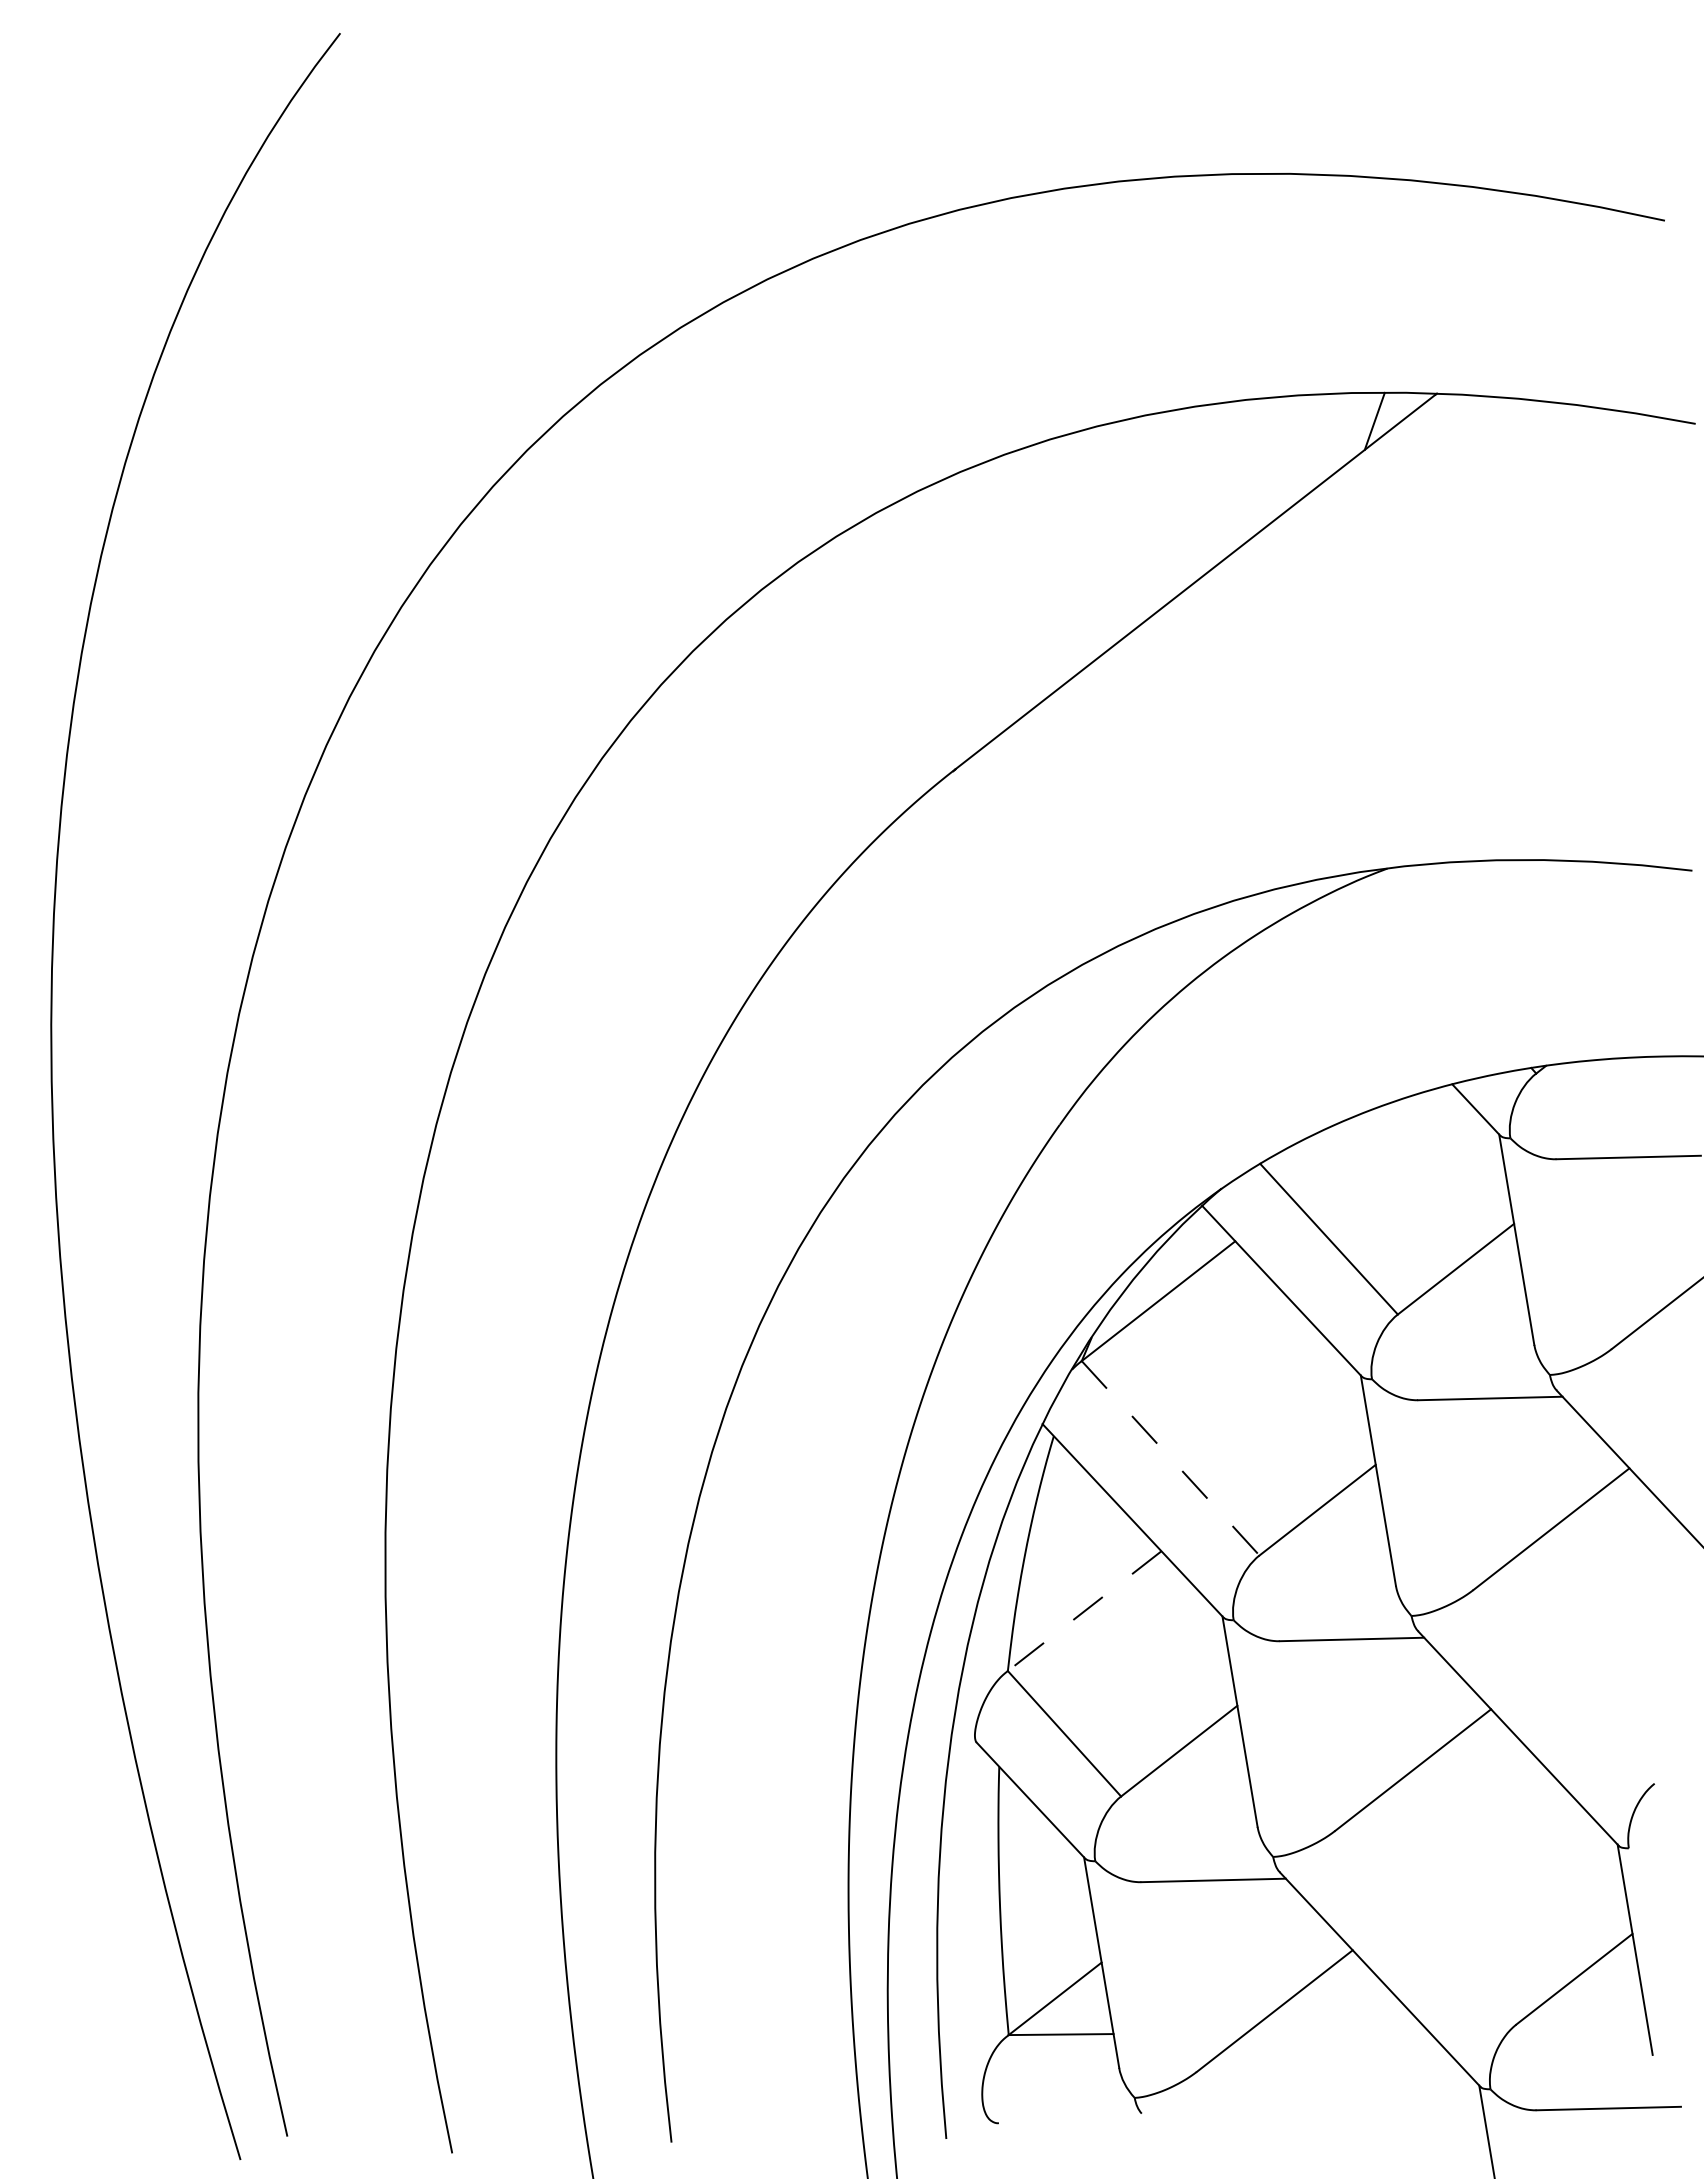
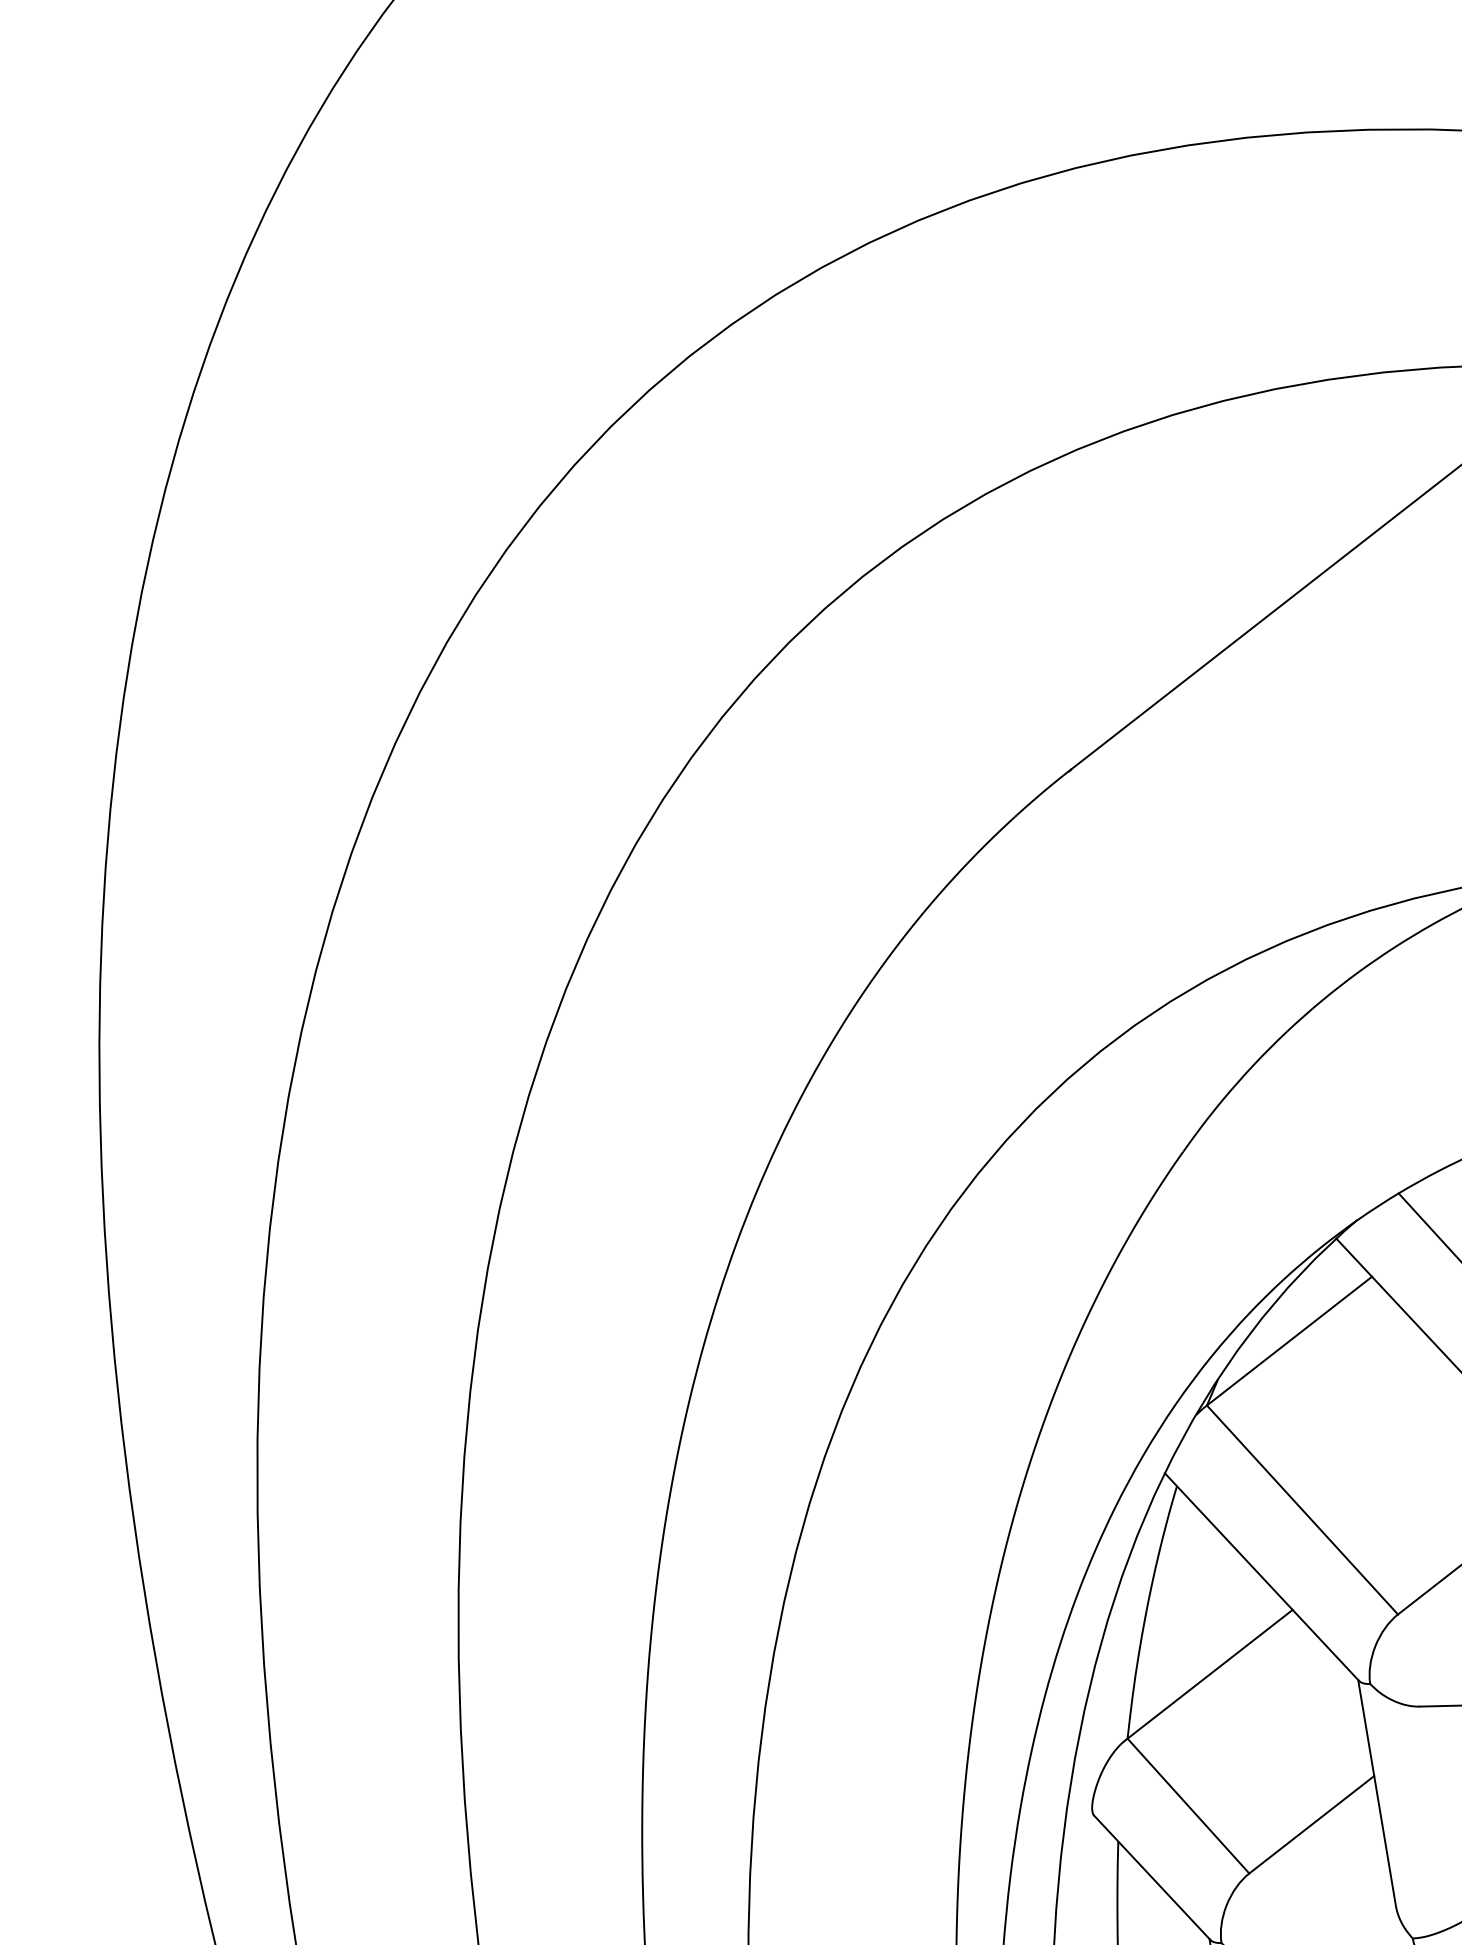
line: (1170, 1458) -> (1302, 1510), dashed -> solid
line: (1084, 1611) -> (1209, 1674), dashed -> solid

